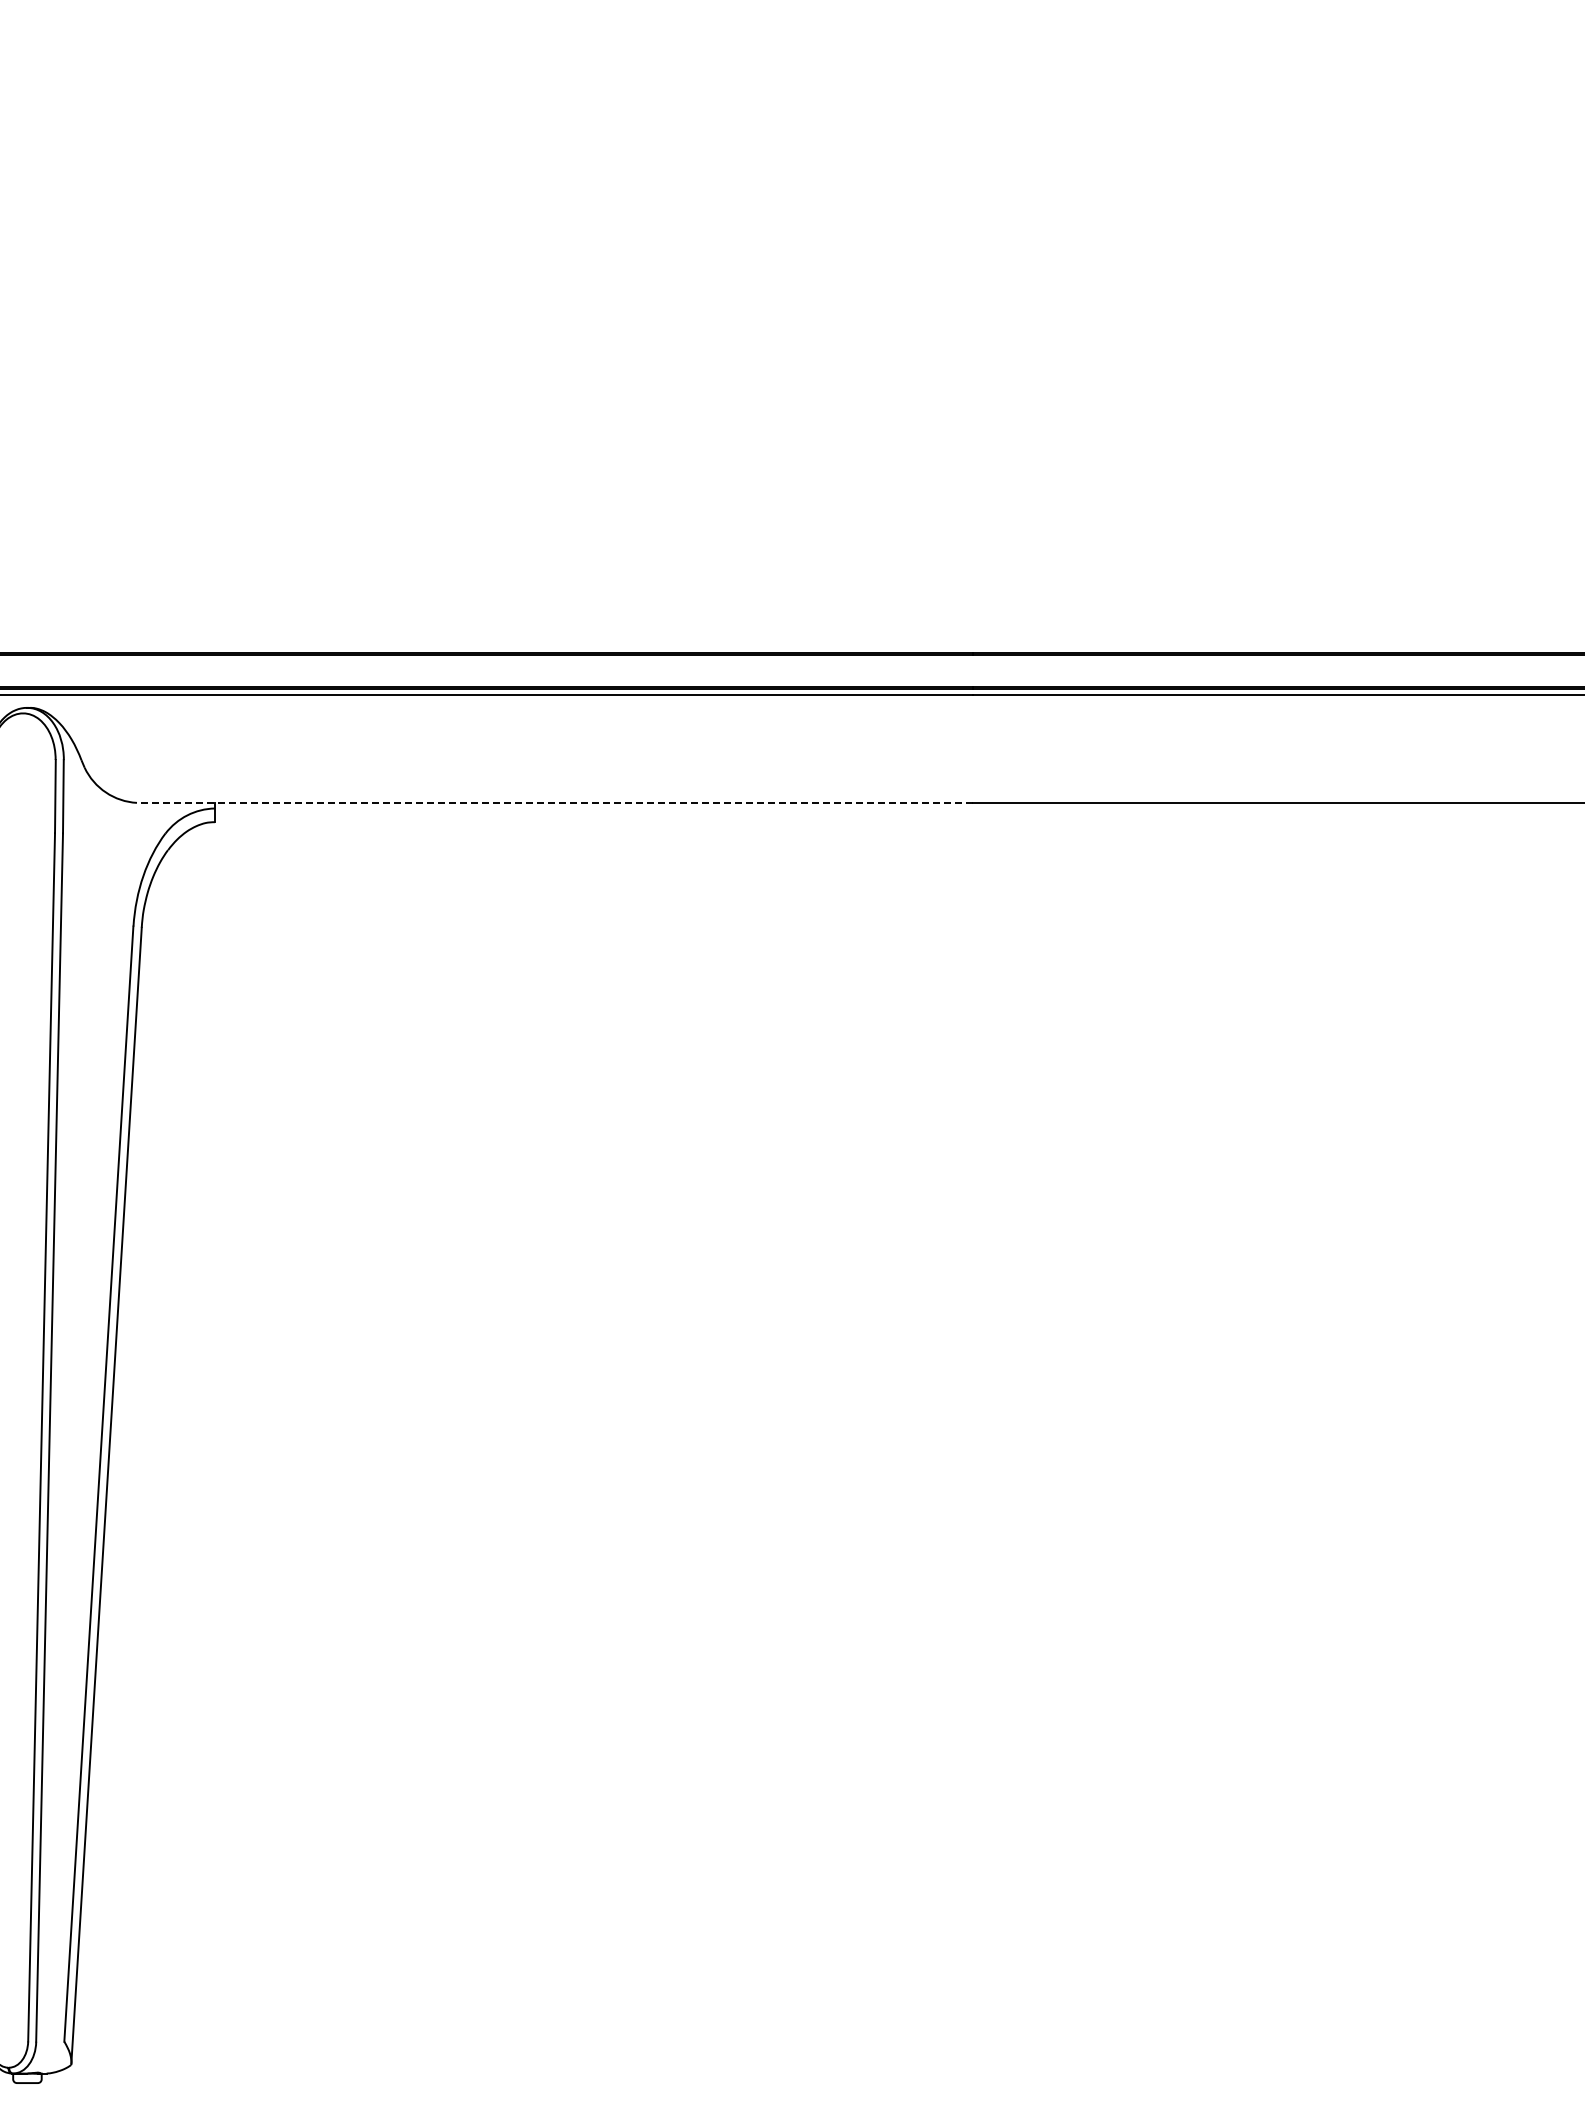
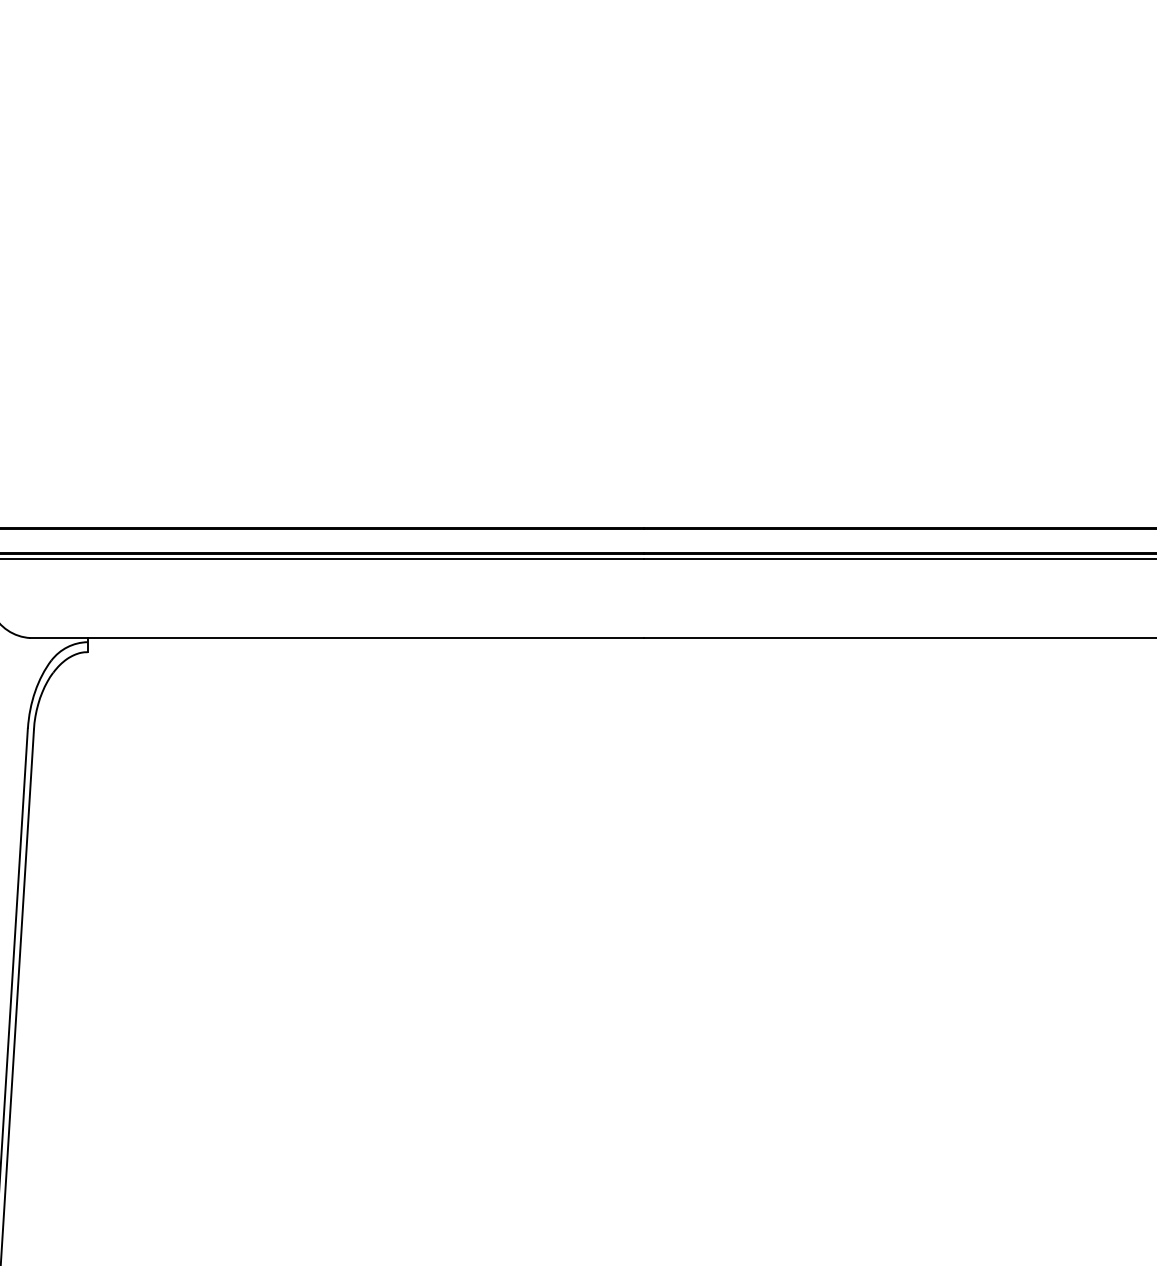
line: (554, 802) -> (336, 637), dashed -> solid

